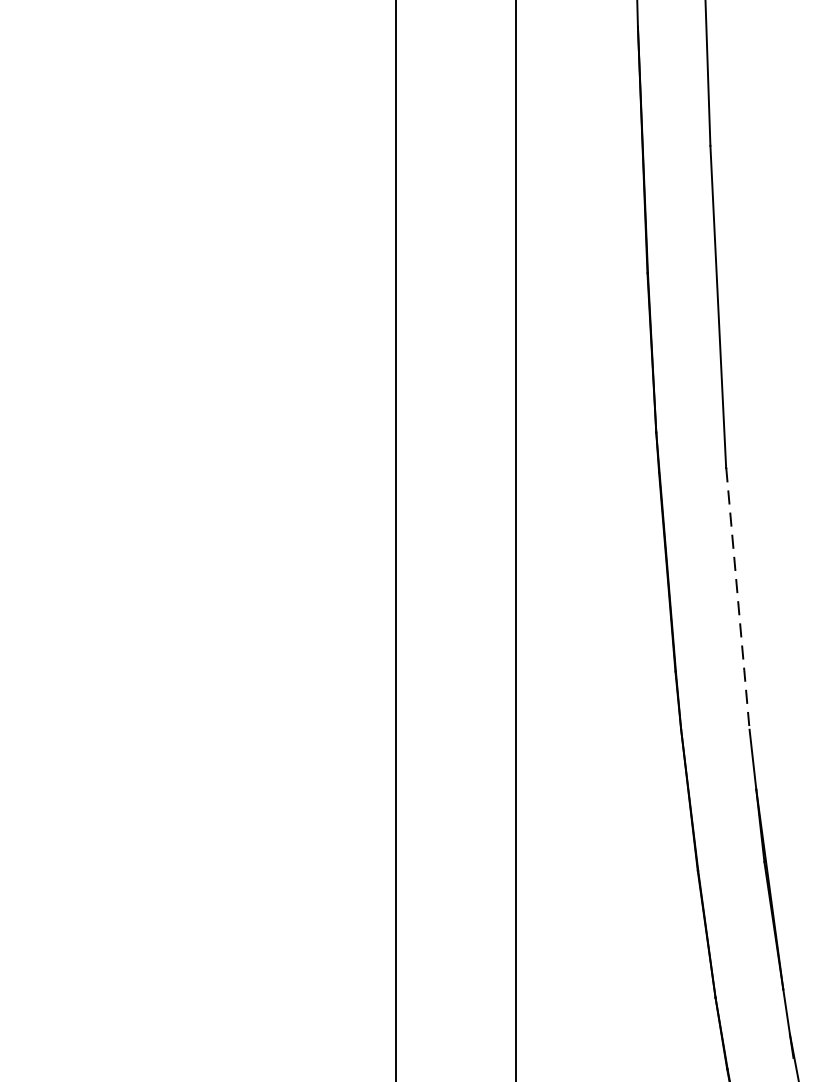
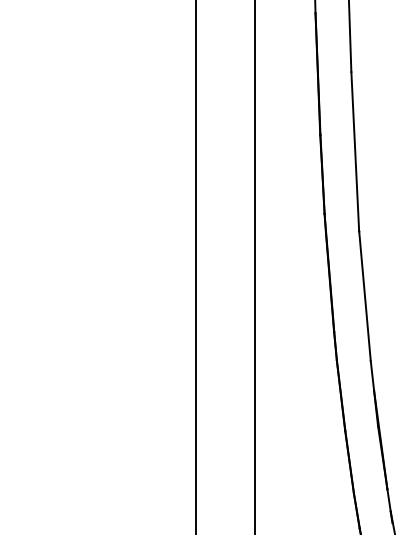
line: (736, 599) -> (364, 296), dashed -> solid

